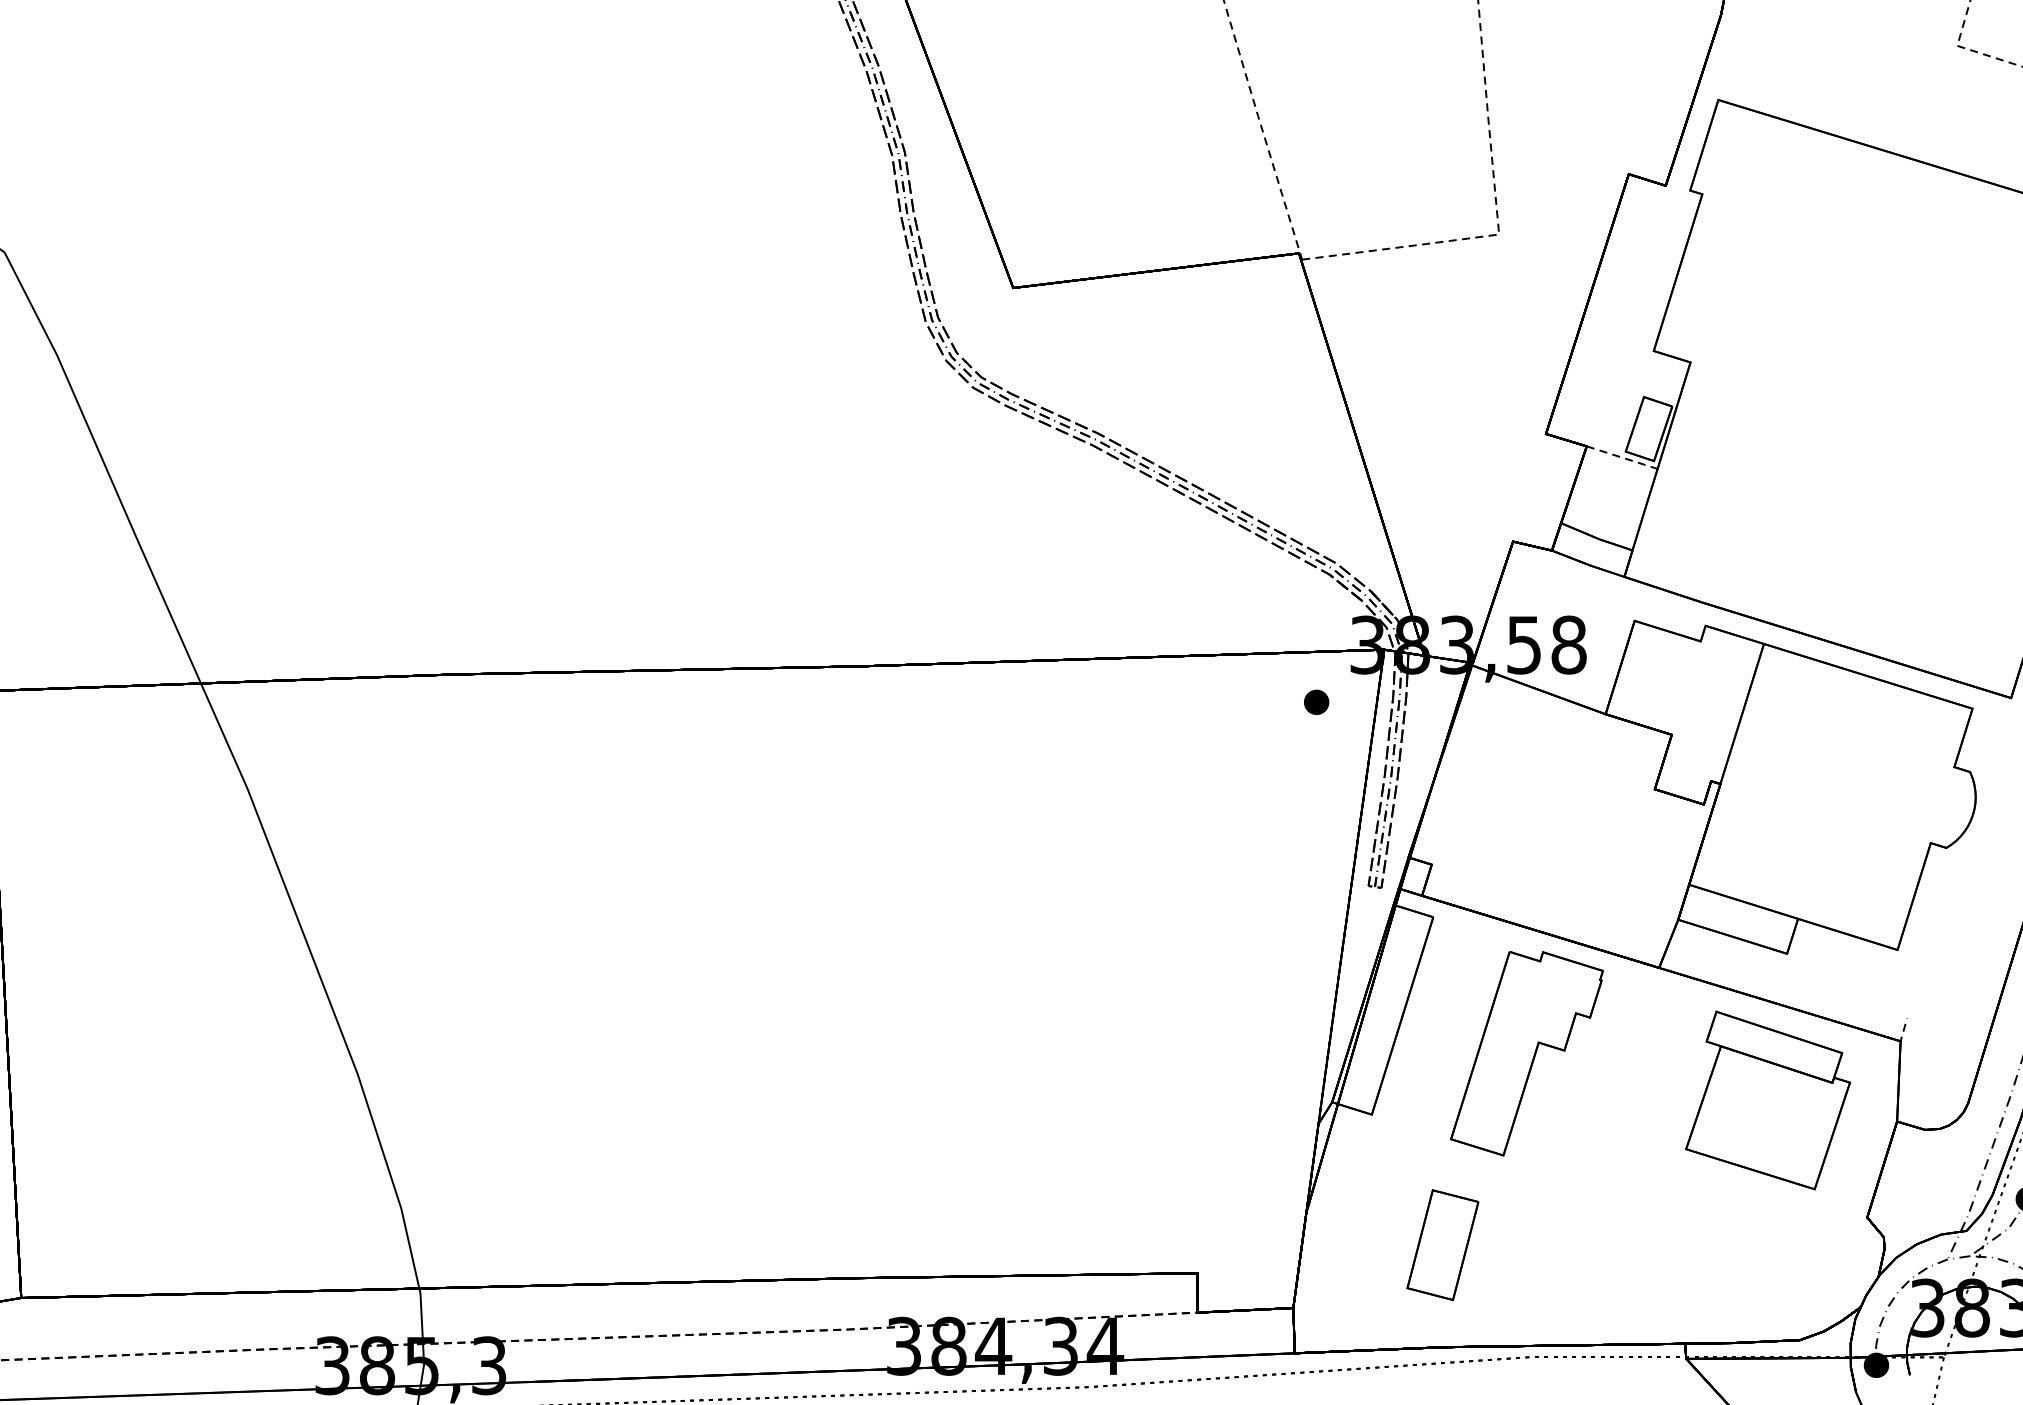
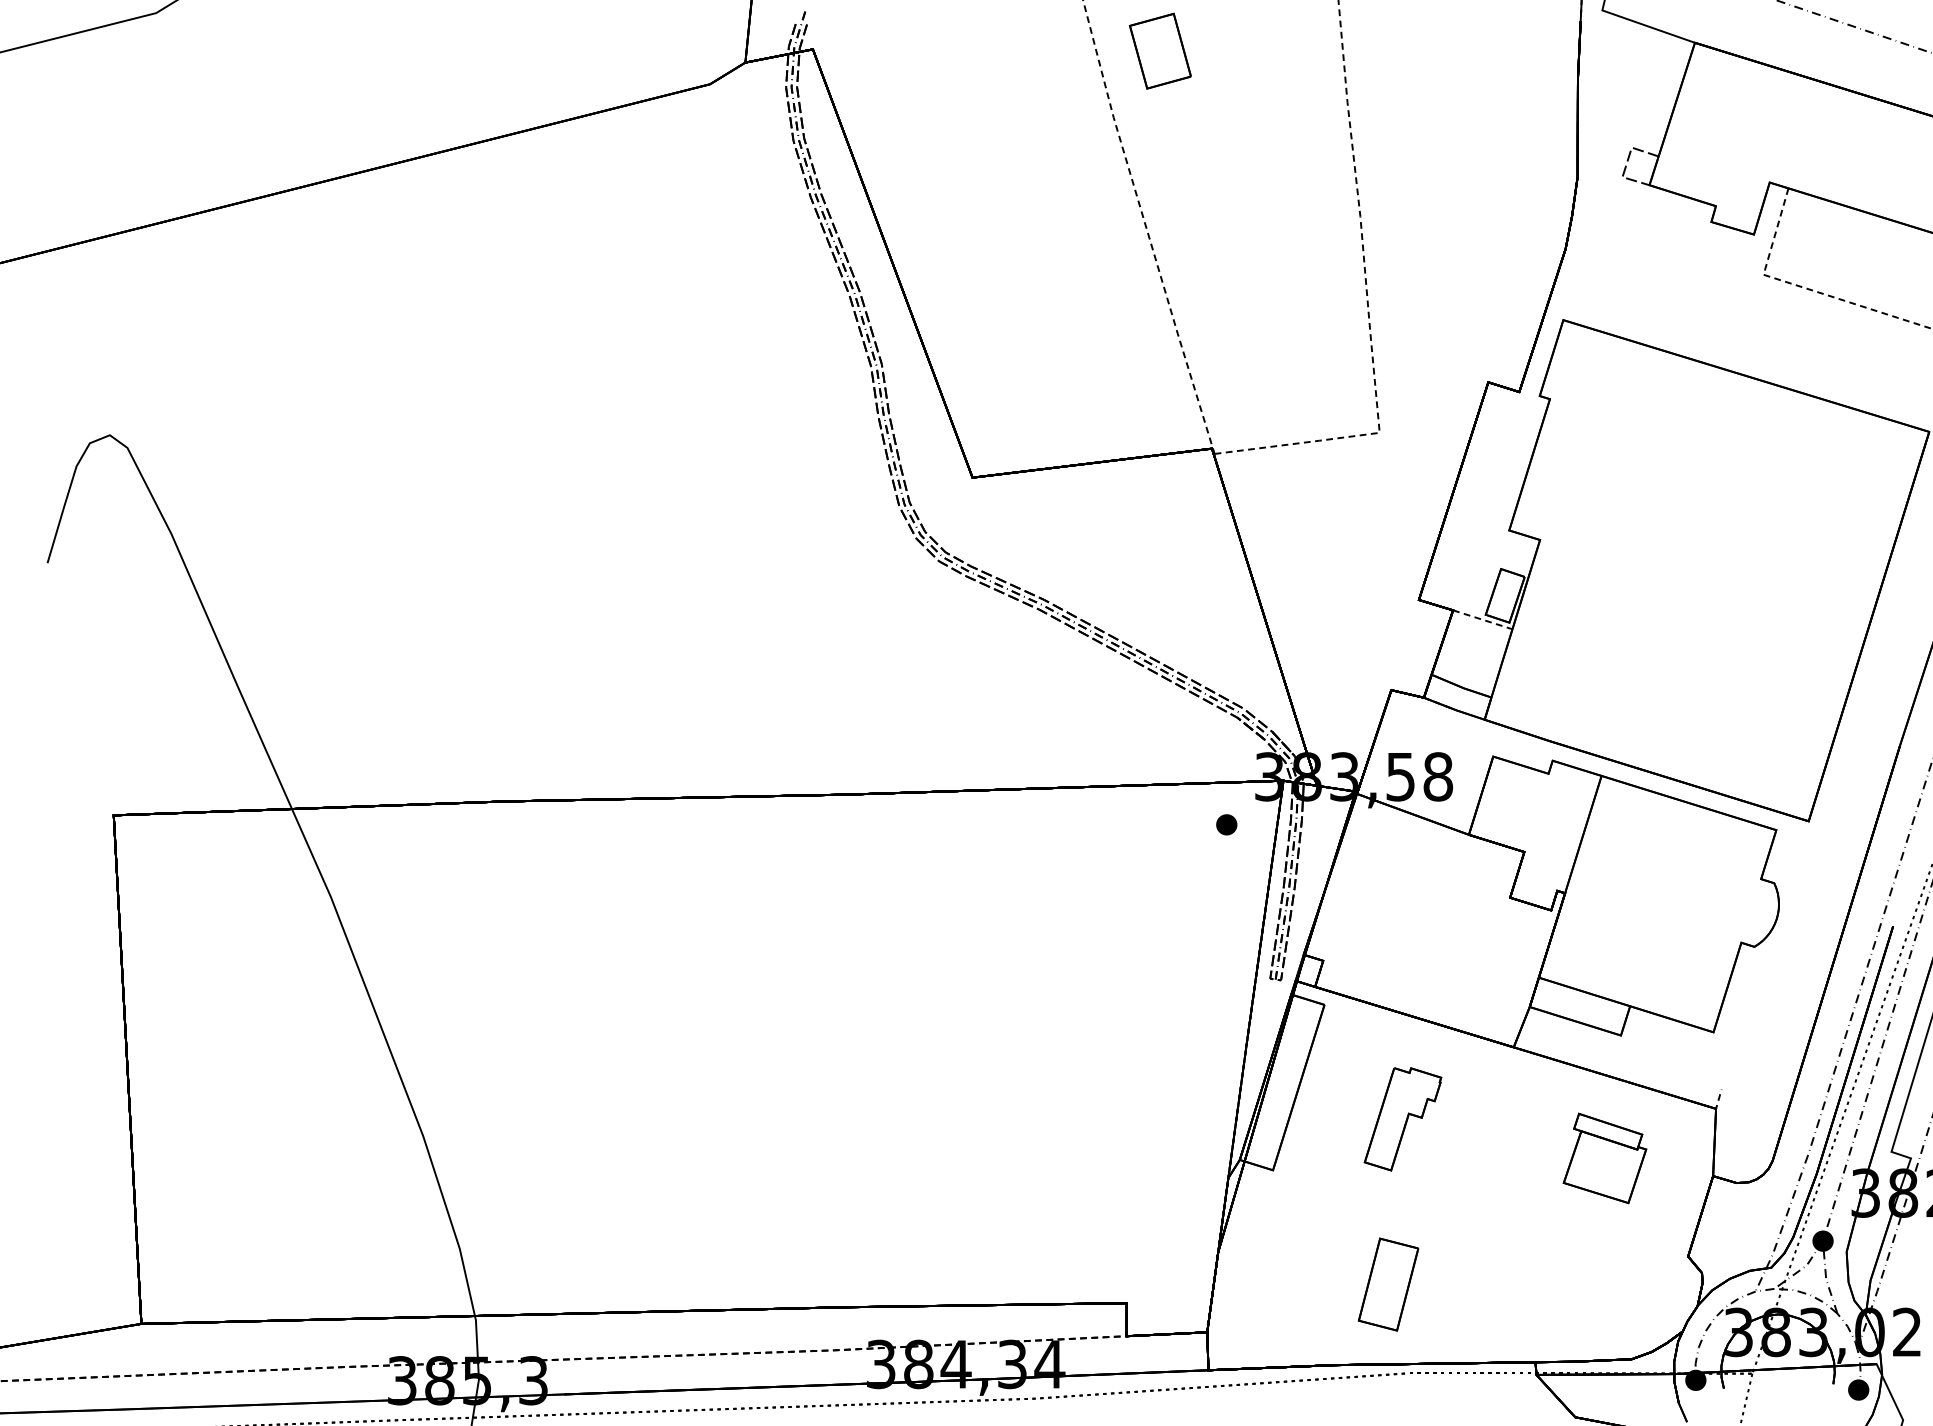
part: (1526, 1054) -> (1402, 1119), size x0.6
part: (1767, 1100) -> (1604, 1158), size x0.6
part: (1442, 1244) -> (1388, 1284), moved

